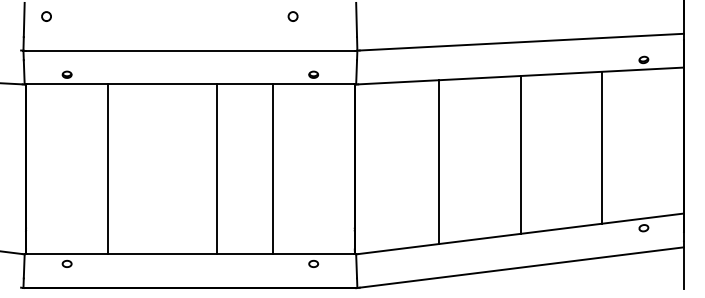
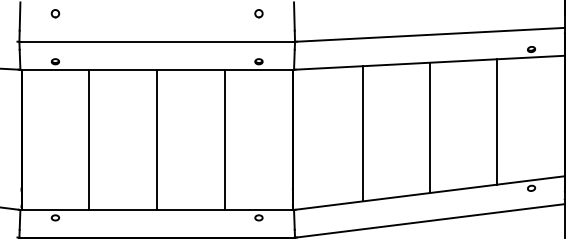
part: (46, 16) -> (55, 13), moved
part: (292, 16) -> (258, 13), moved
line: (217, 168) -> (157, 139), moved

